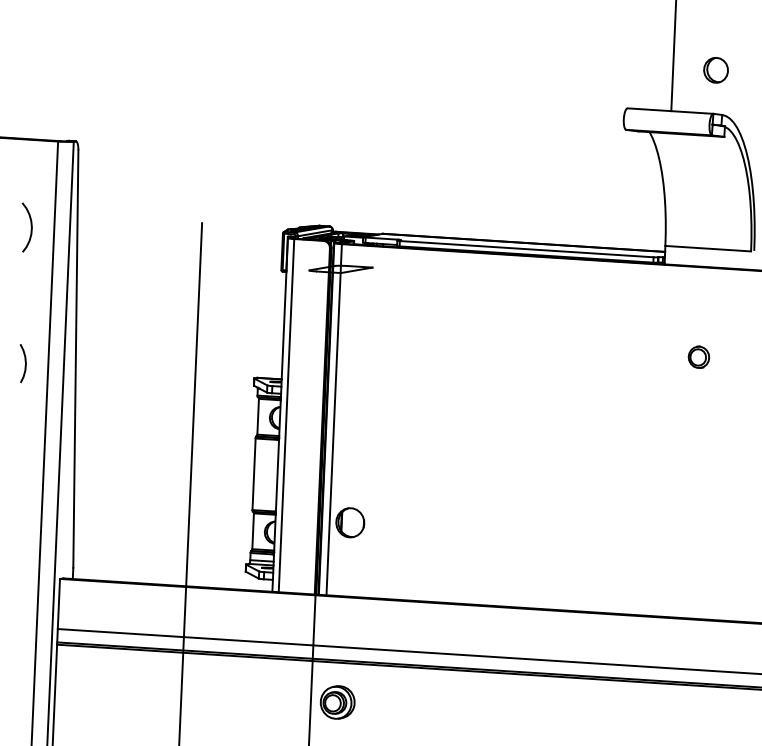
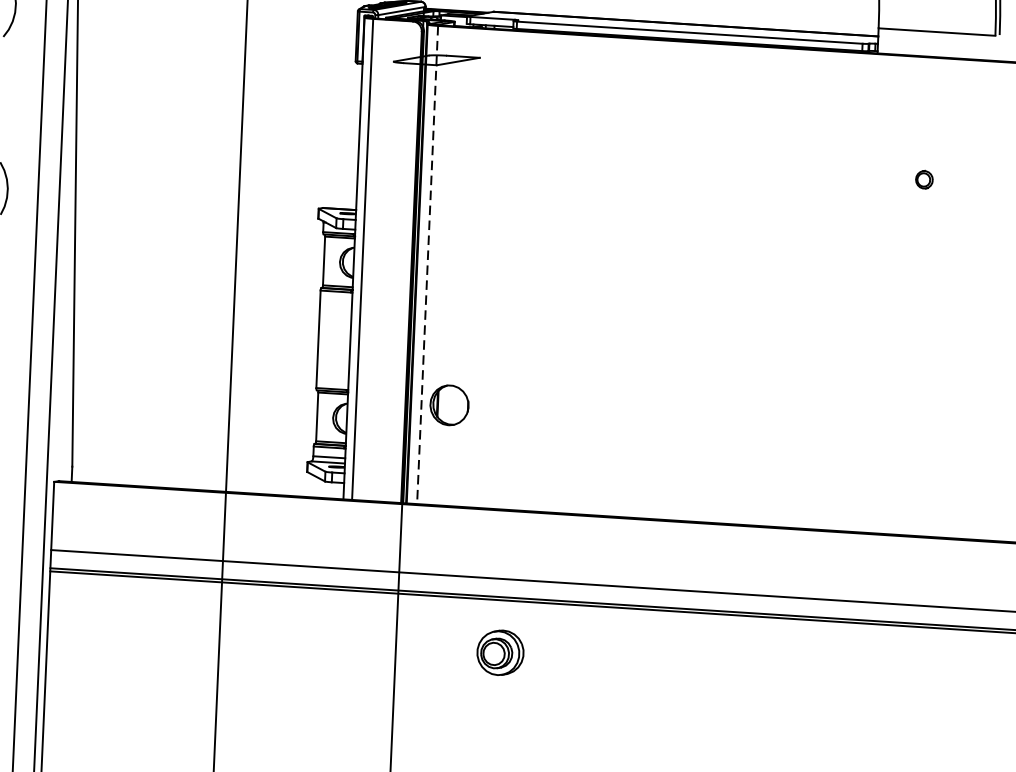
part: (698, 356) -> (923, 178), size x0.6
line: (334, 419) -> (428, 264), solid -> dashed
part: (337, 702) -> (500, 652), moved

